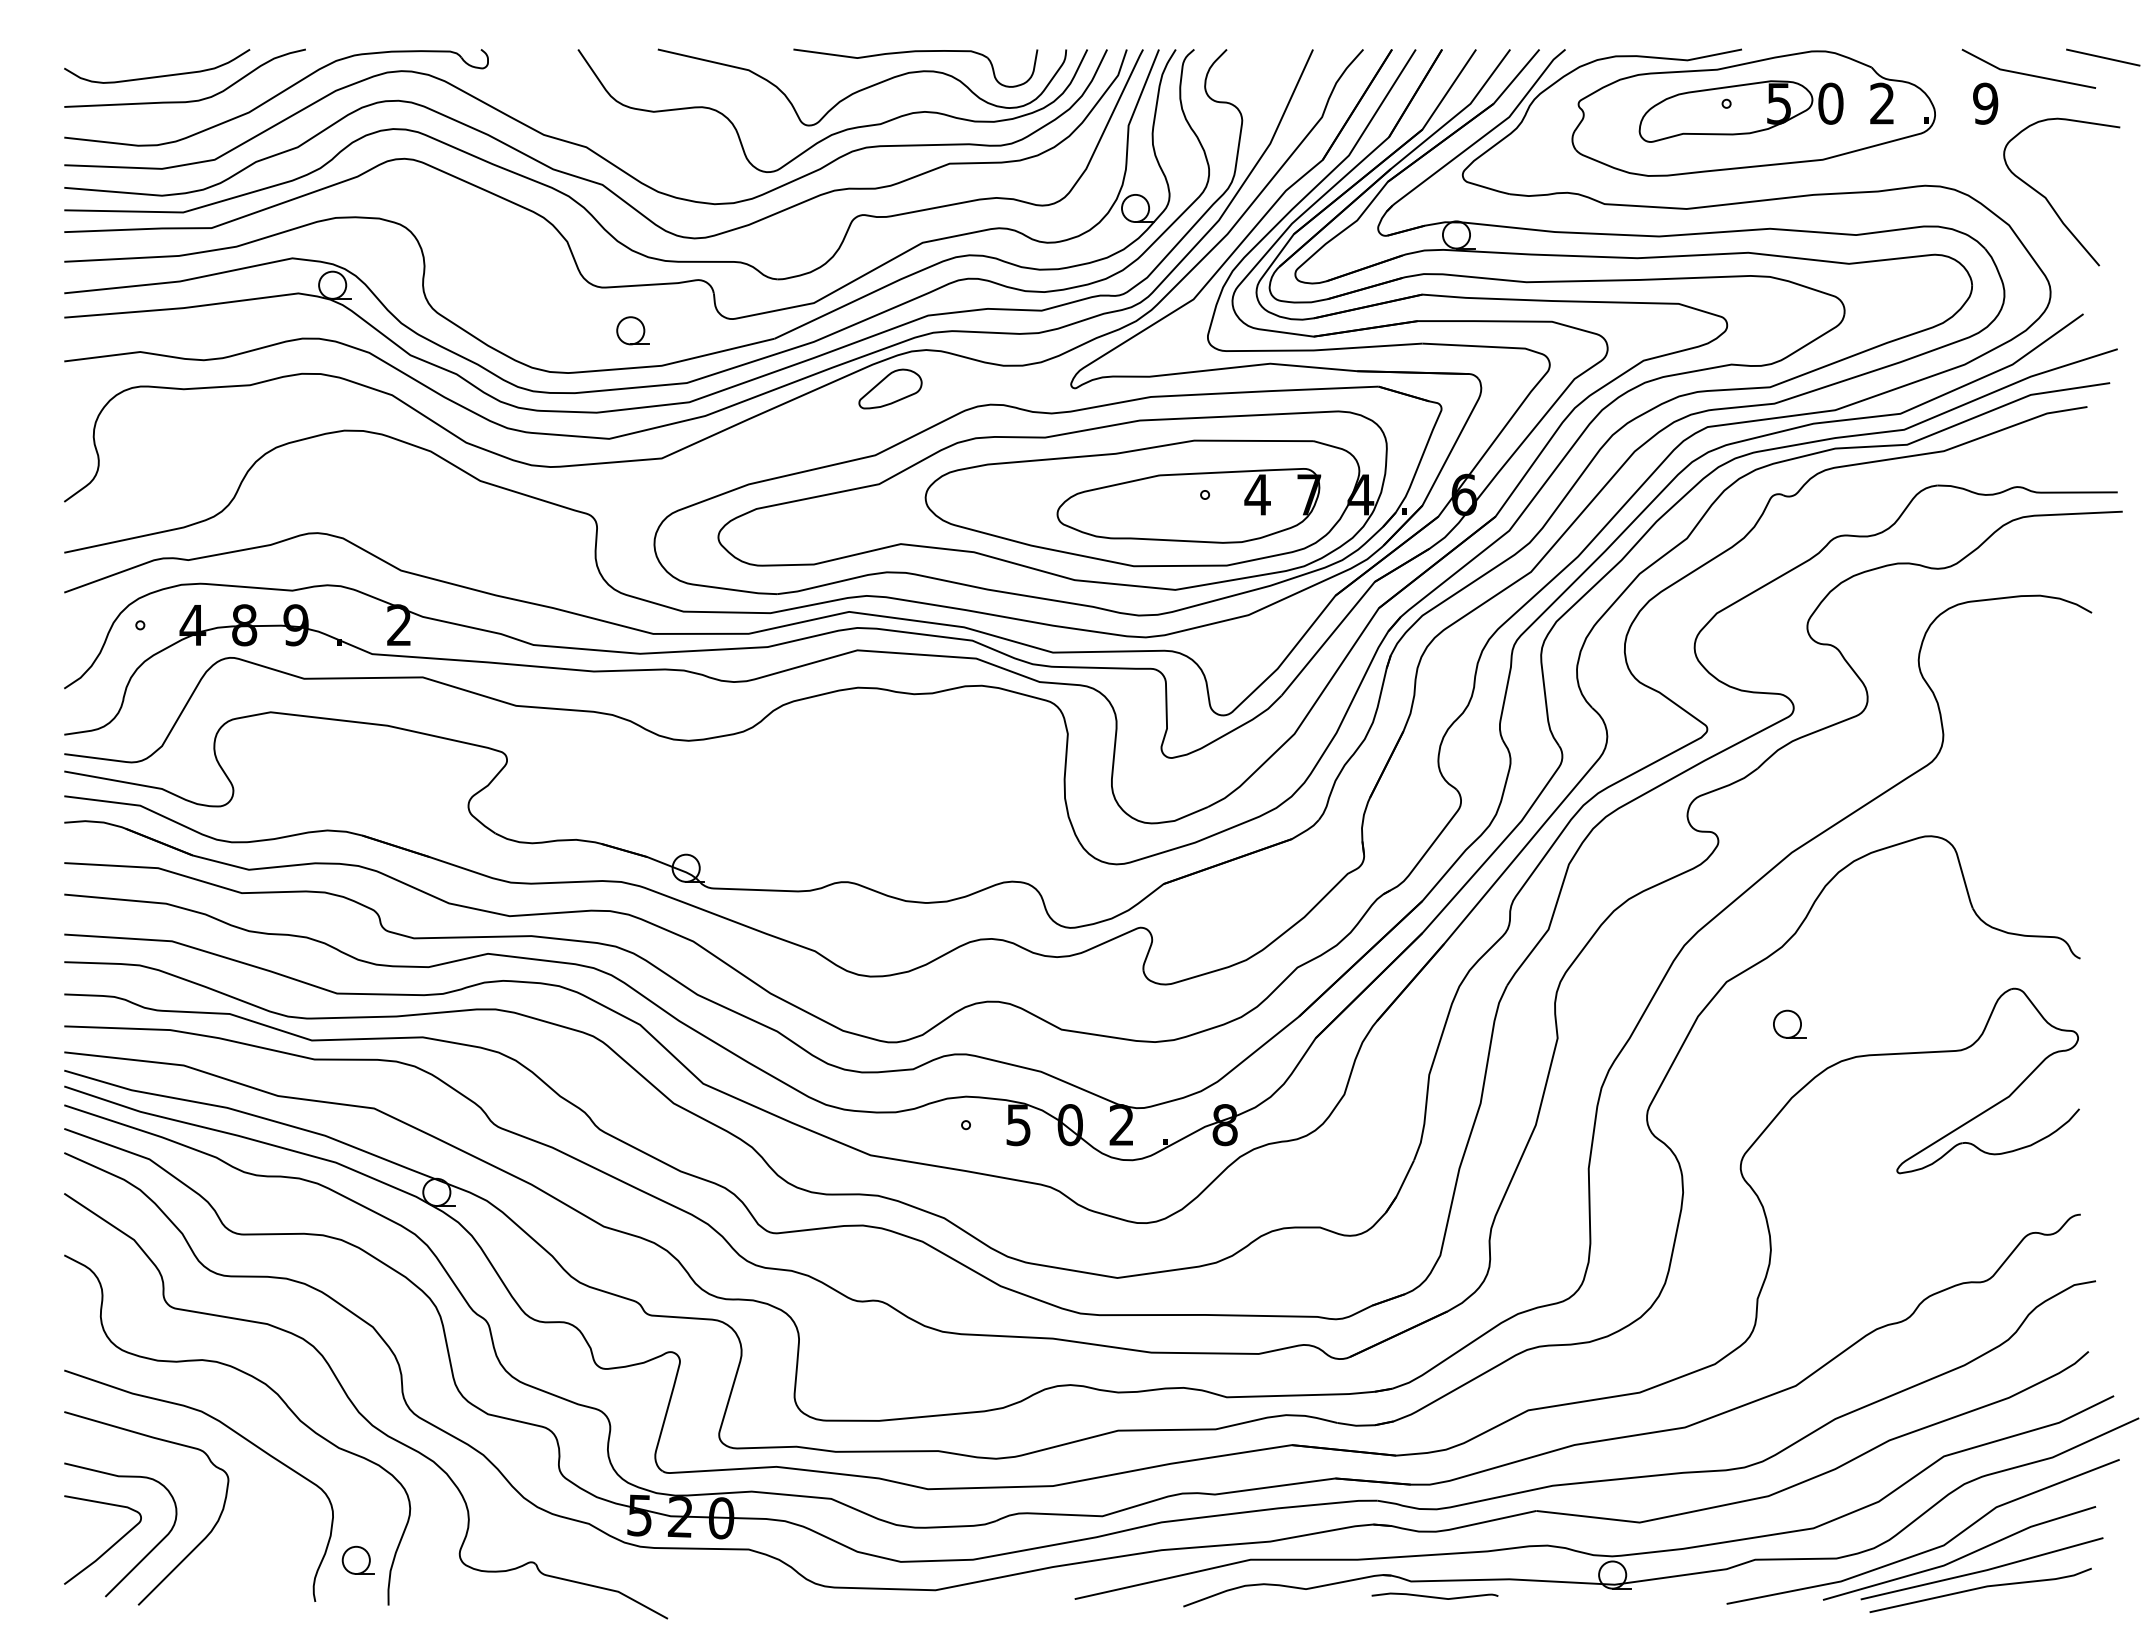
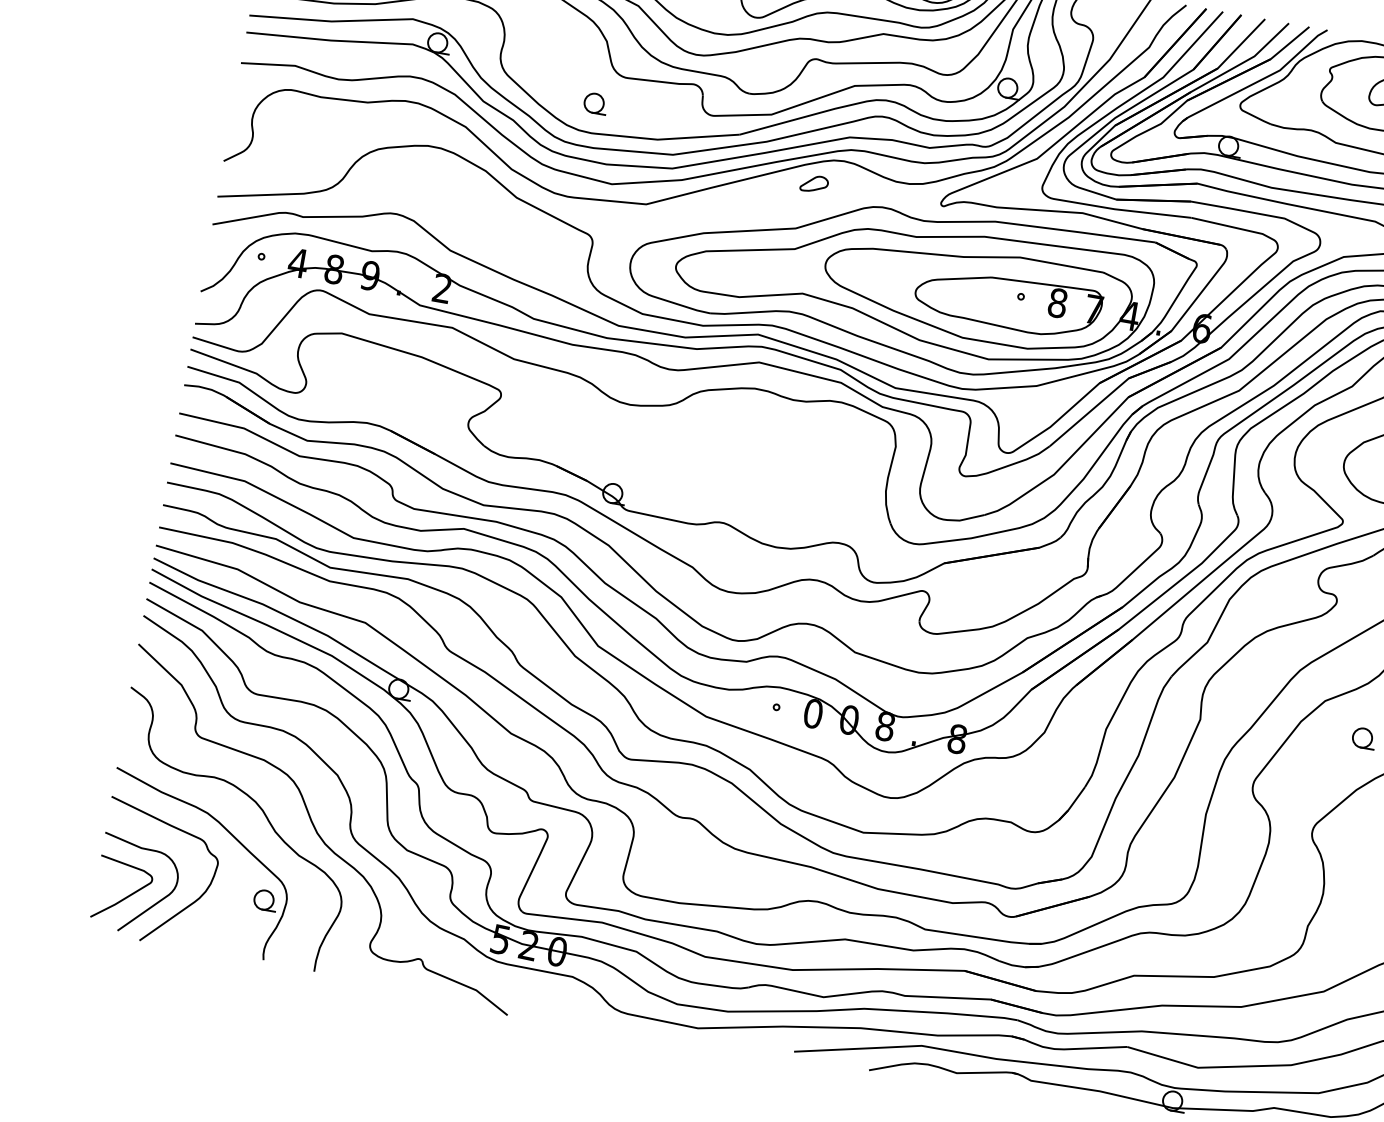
part: (632, 330) -> (595, 103), moved
part: (890, 388) -> (814, 183), size x0.6
text: (1257, 494) -> (1057, 302), 4 -> 8
text: (1018, 1125) -> (813, 714), 5 -> 0
text: (1121, 1125) -> (885, 726), 2 -> 8
part: (357, 1559) -> (264, 899), moved
curve: (1434, 1596) -> (1045, 1094), removed

